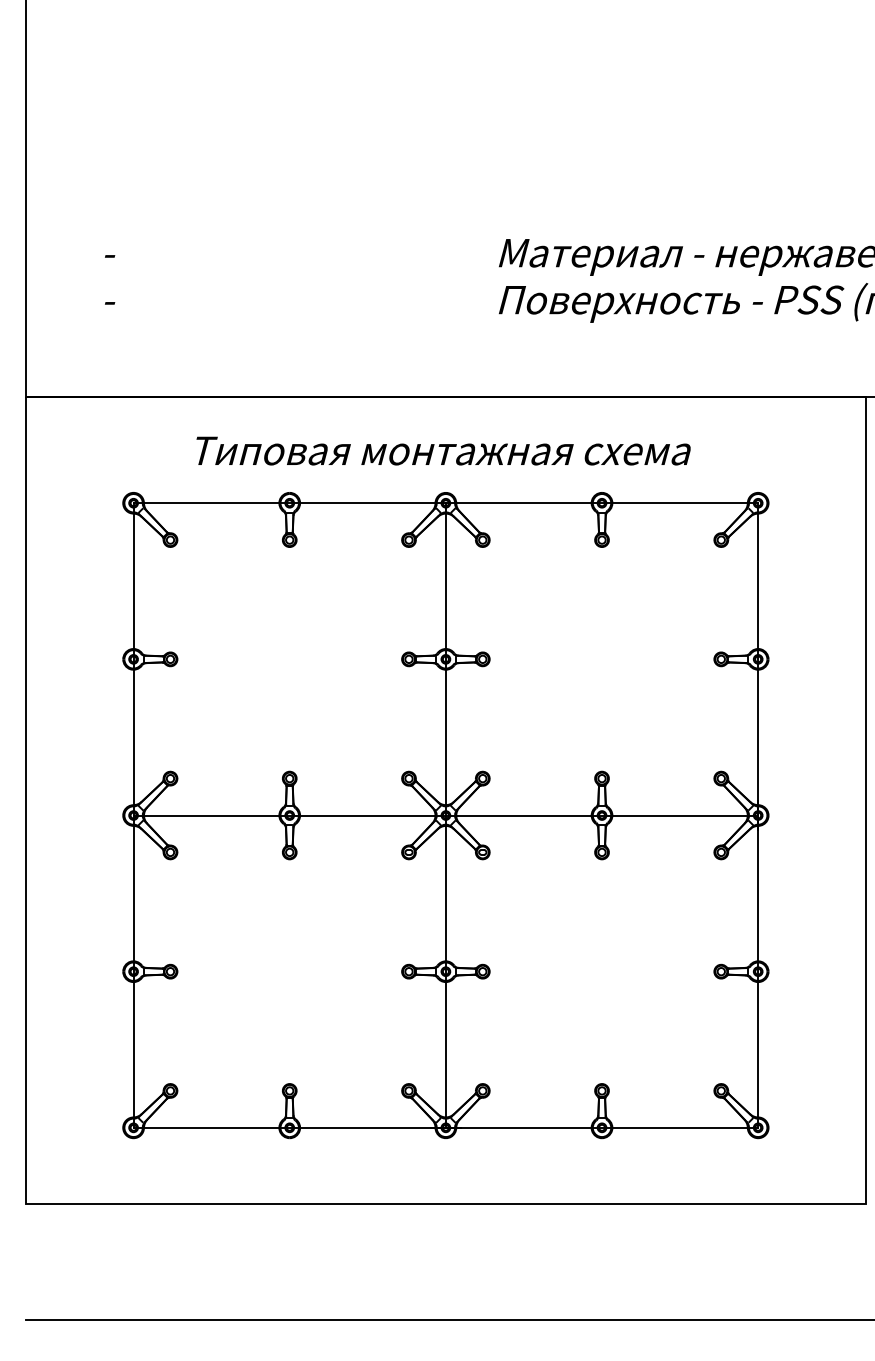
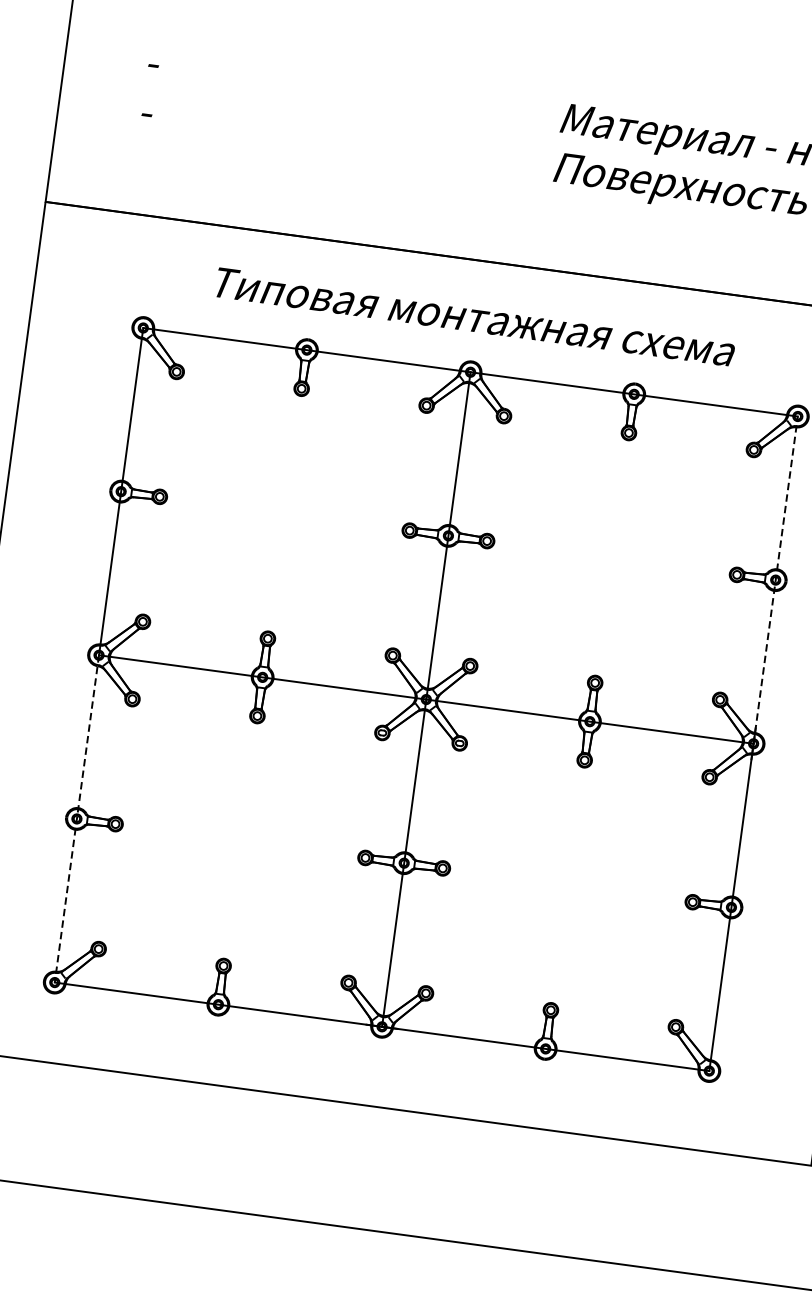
line: (758, 658) -> (776, 579), solid -> dashed
line: (133, 972) -> (76, 819), solid -> dashed

